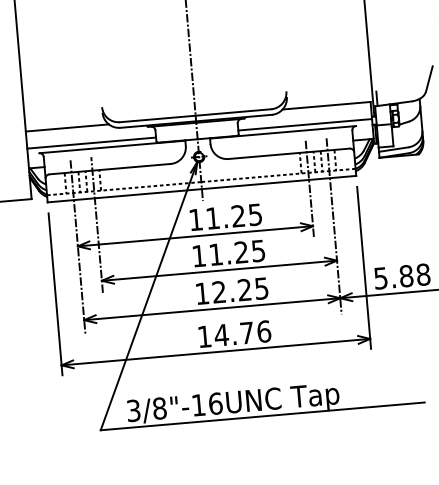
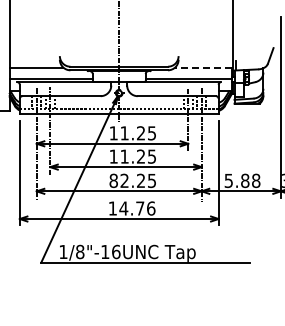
line: (326, 105) -> (203, 67), solid -> dashed
text: (201, 293) -> (113, 180), 12.25 -> 82.25
text: (133, 409) -> (63, 251), 3/8"-16UNC -> 1/8"-16UNC

